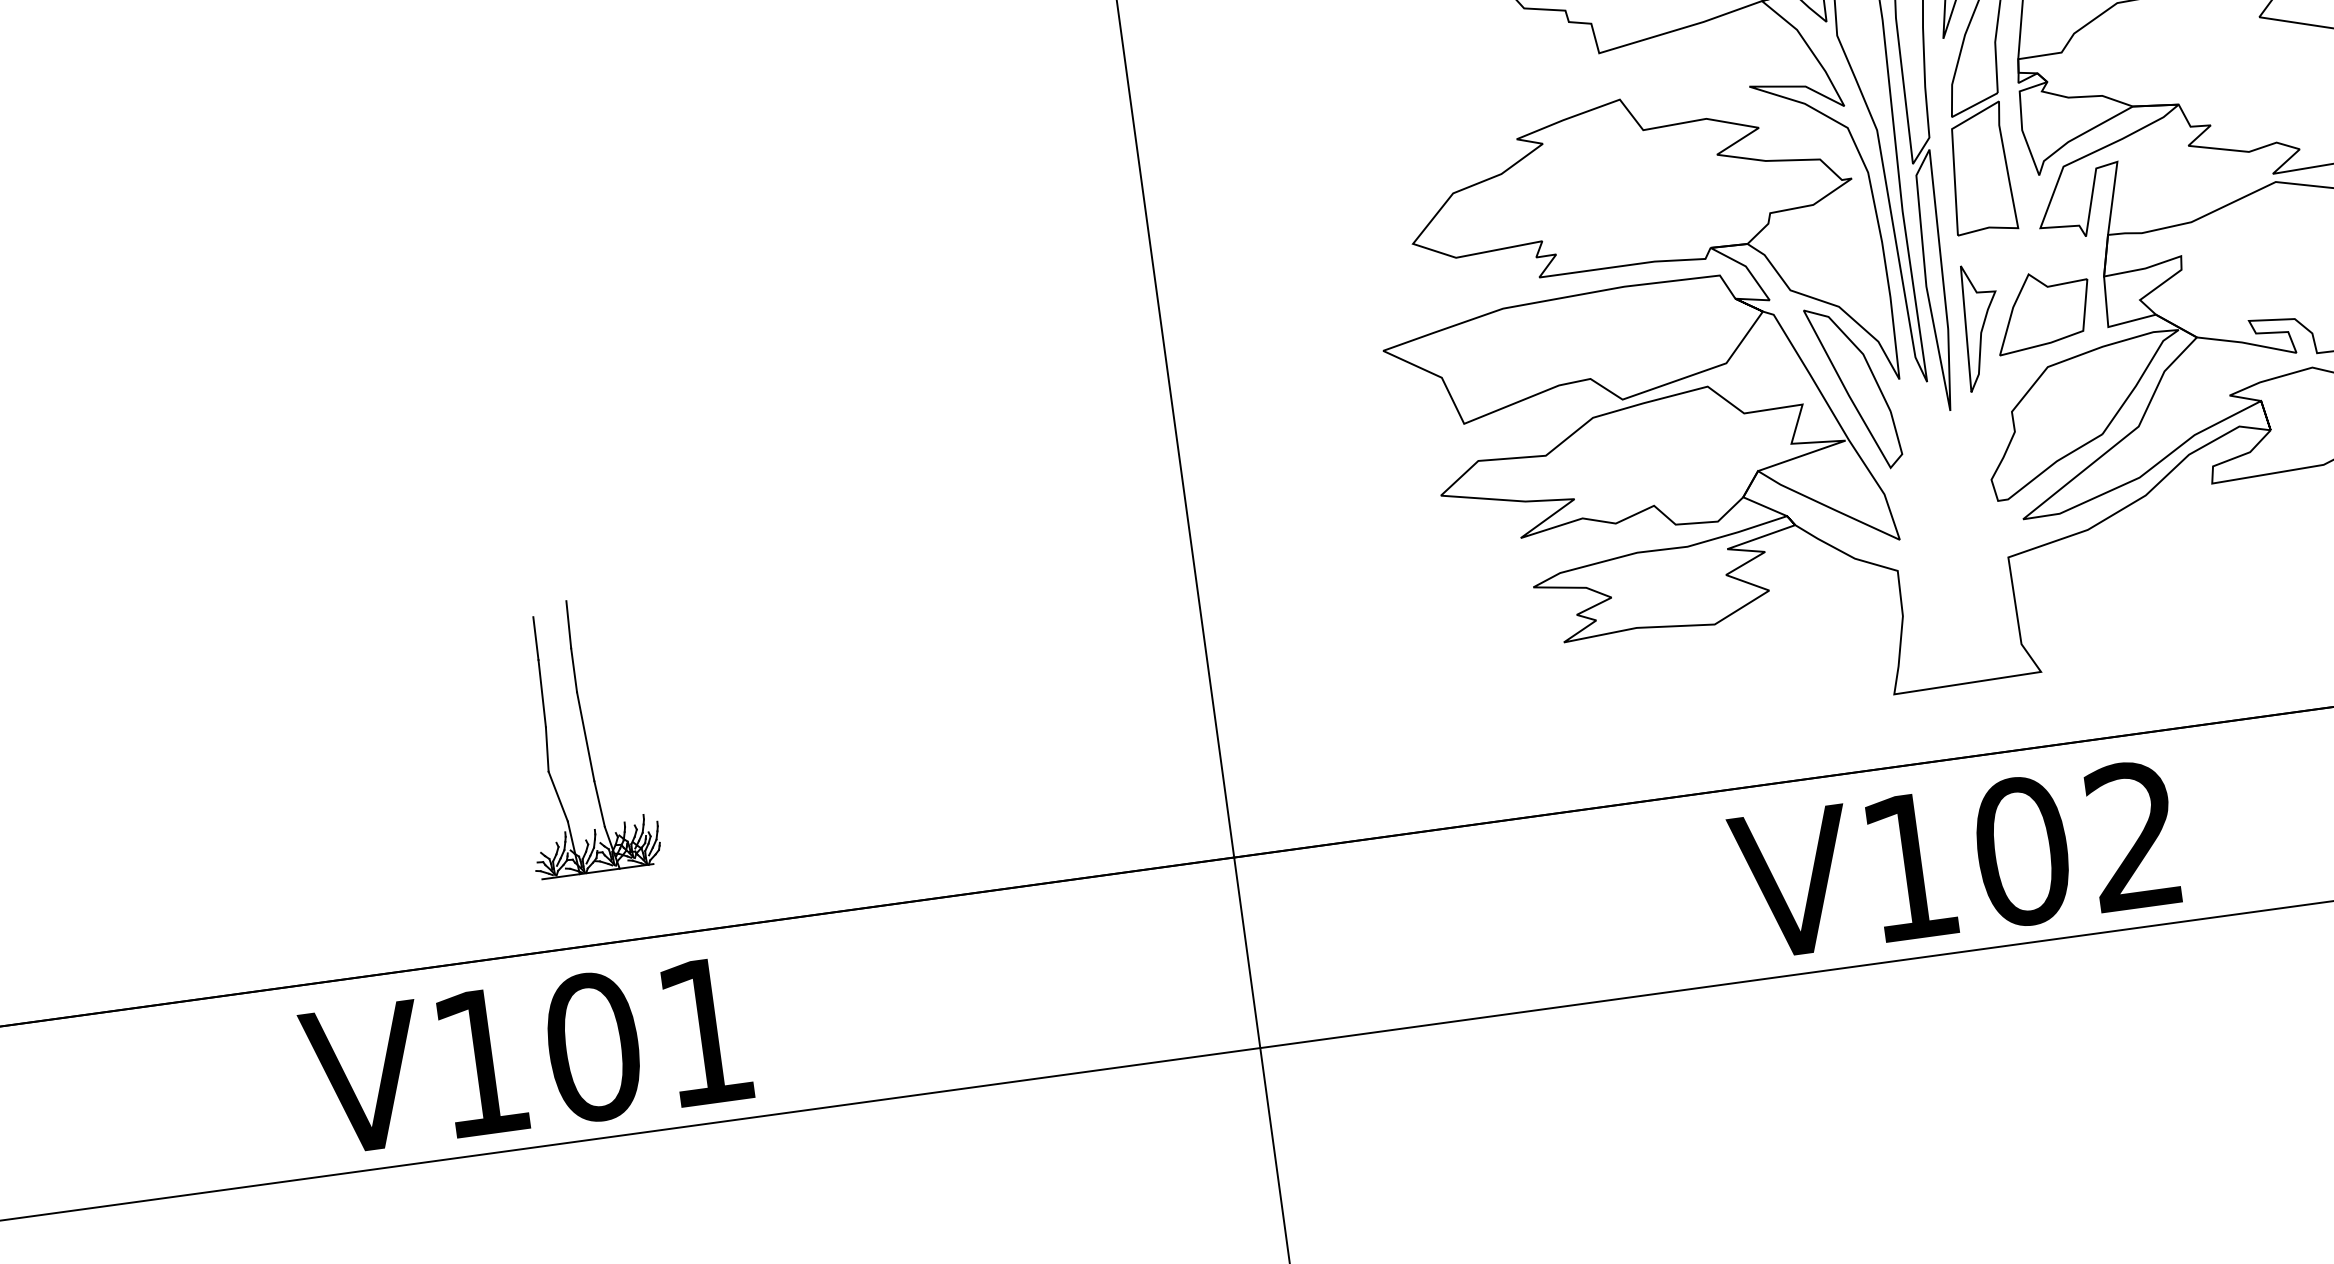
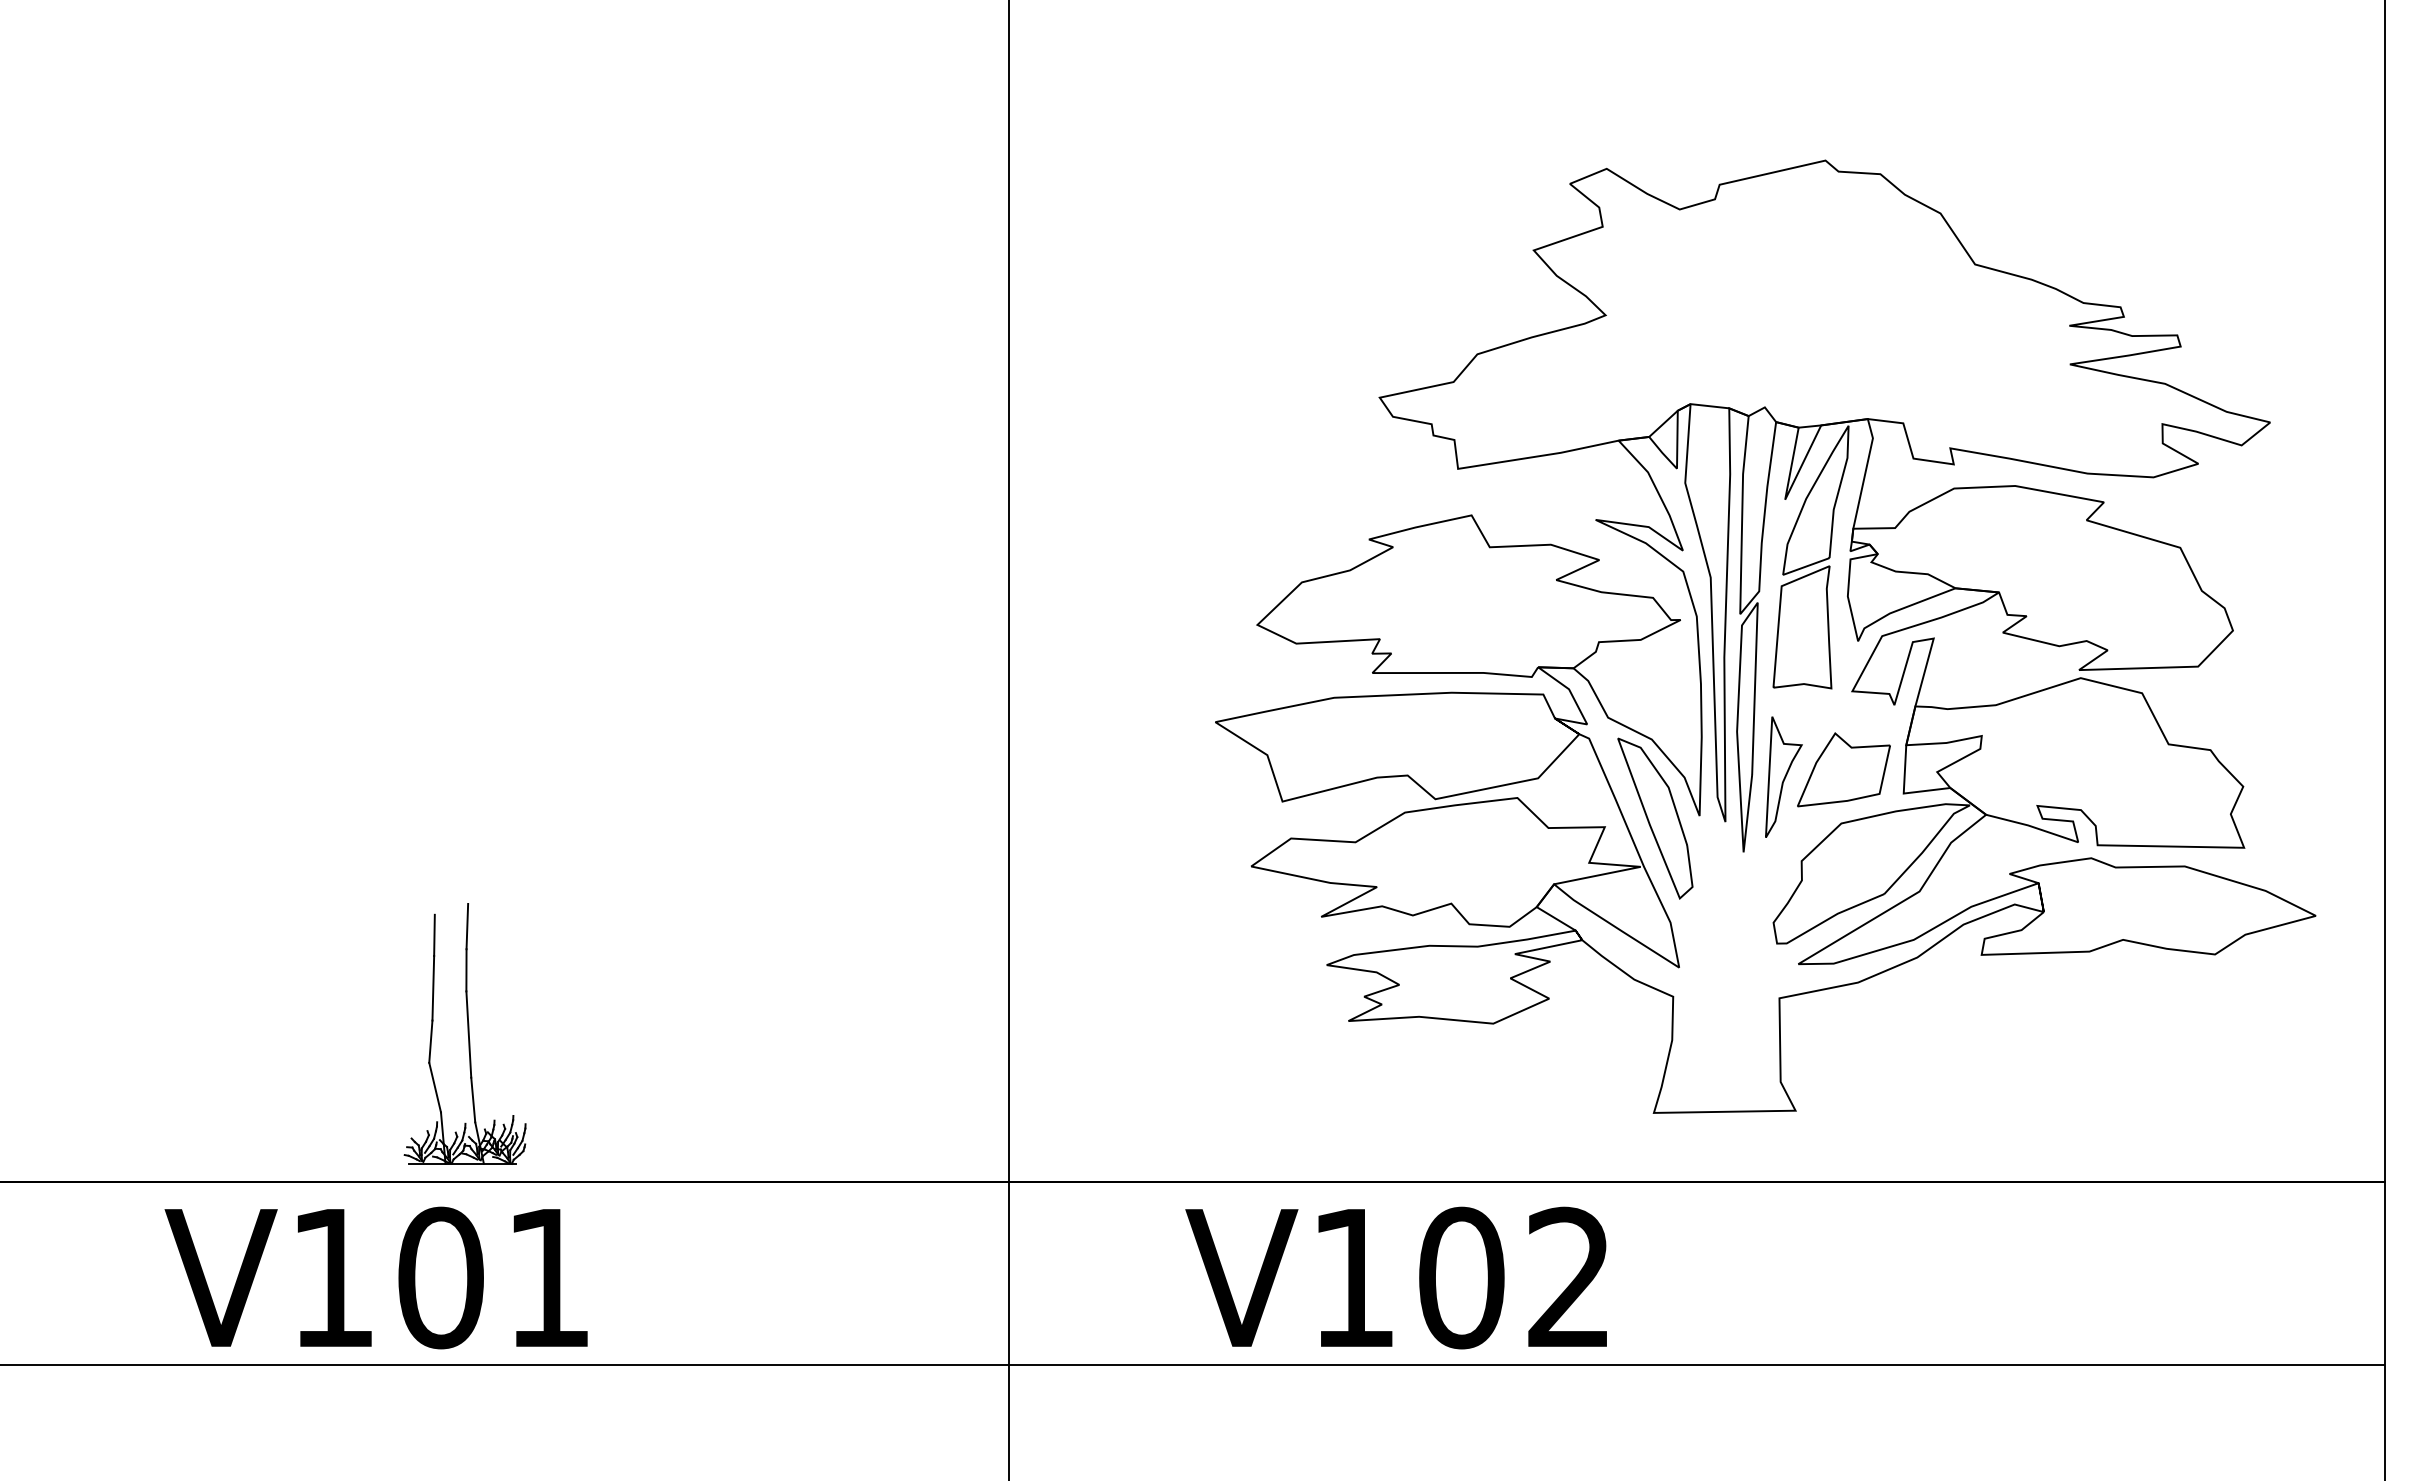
part: (581, 736) -> (464, 1033), moved
text: (1953, 860) -> (1395, 1277), moved
text: (525, 1056) -> (375, 1277), moved

